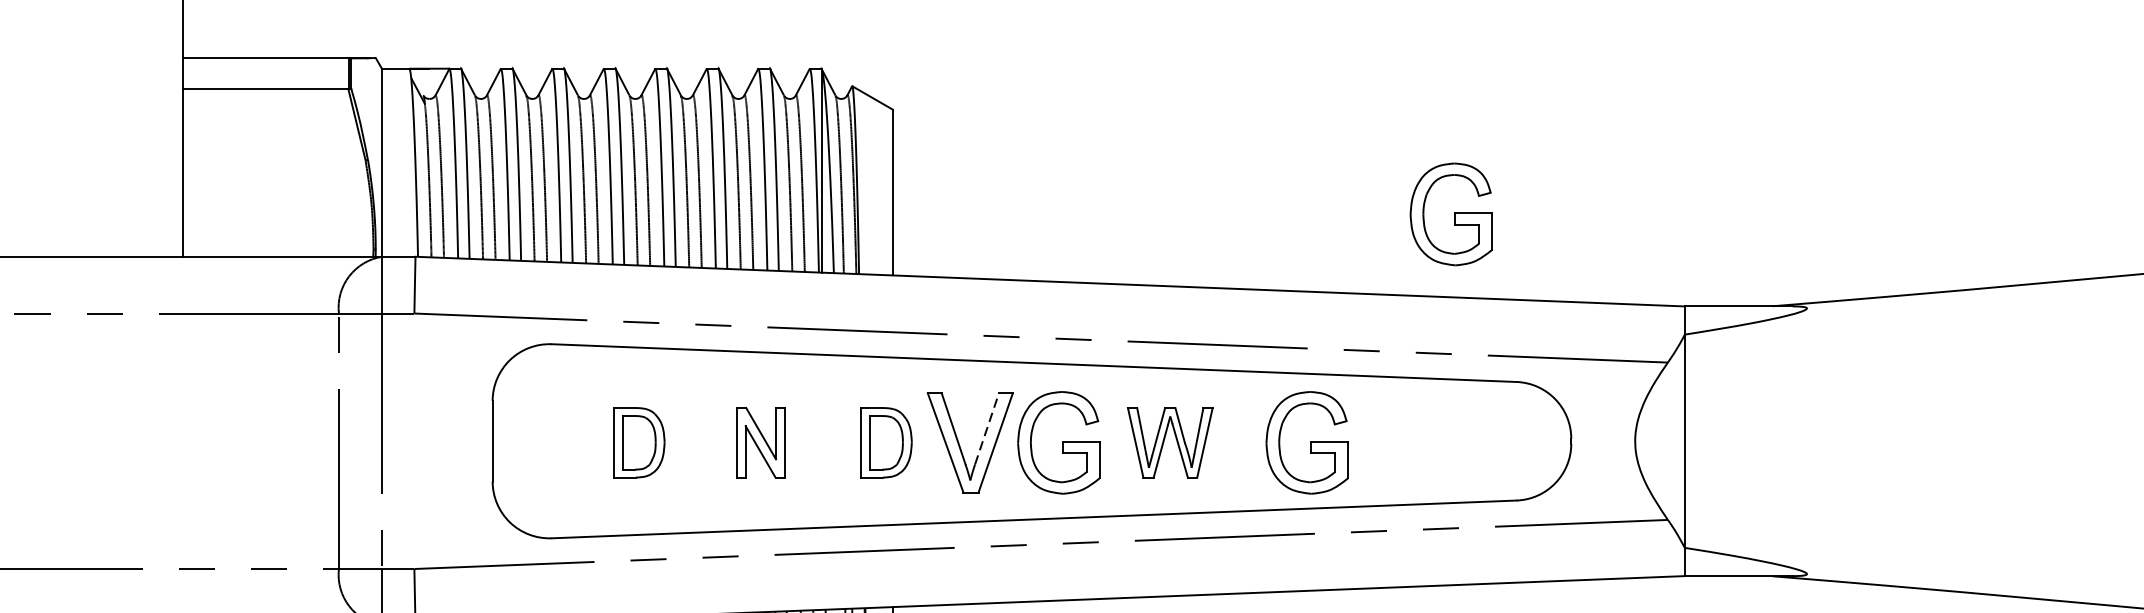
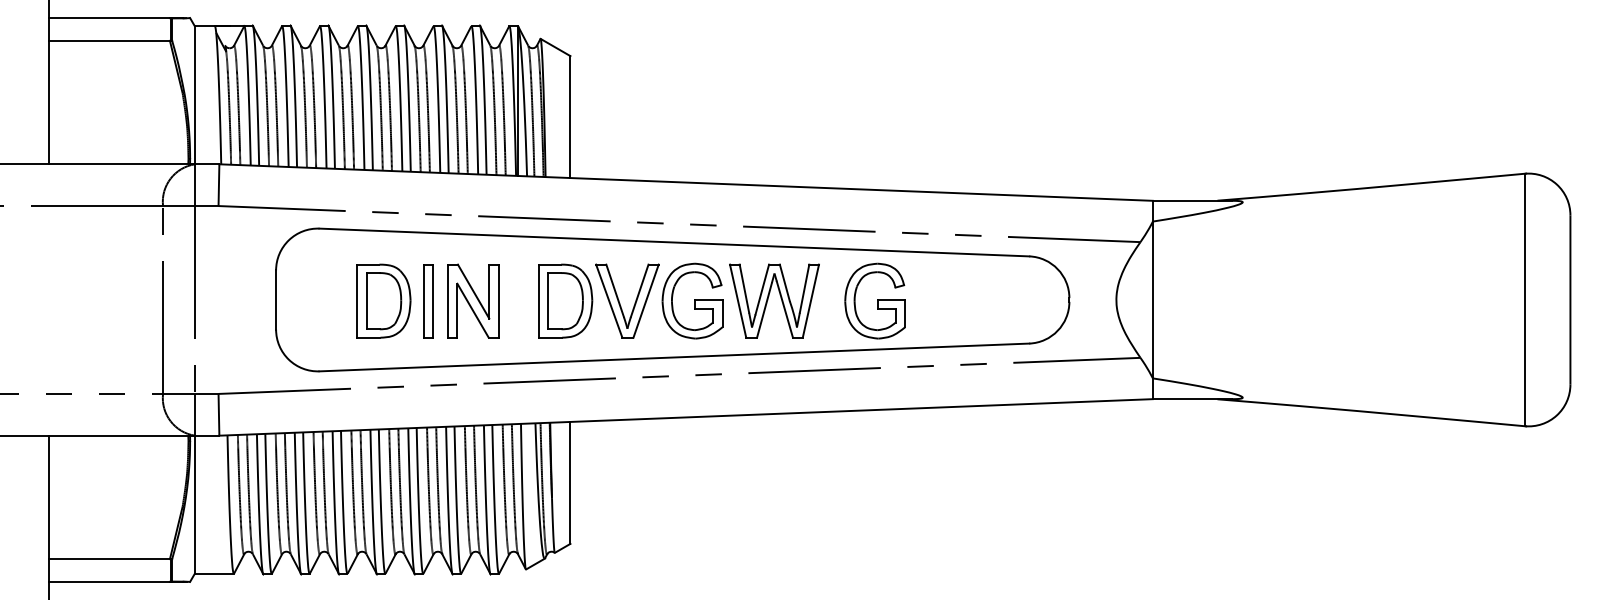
part: (1450, 213) -> (980, 132), removed
line: (986, 428) -> (639, 290), dashed -> solid
part: (638, 441) -> (383, 300), size x1.43
part: (761, 441) -> (473, 300), size x1.43
part: (886, 441) -> (565, 300), size x1.43
part: (1170, 441) -> (774, 300), size x1.43
part: (699, 443) -> (428, 301), added

